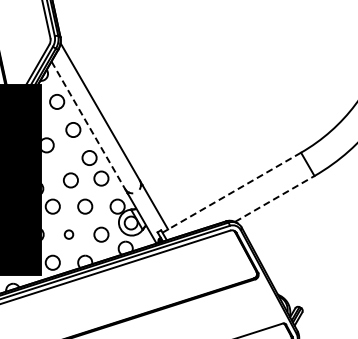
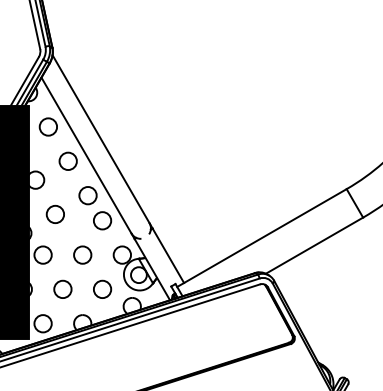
line: (88, 125) -> (86, 155), dashed -> solid
circle: (70, 180) -> (54, 214), moved
line: (231, 192) -> (261, 237), dashed -> solid
line: (274, 198) -> (314, 245), dashed -> solid
circle: (68, 234) -> (62, 289), size x1.67

